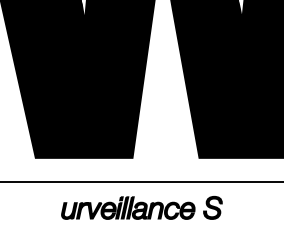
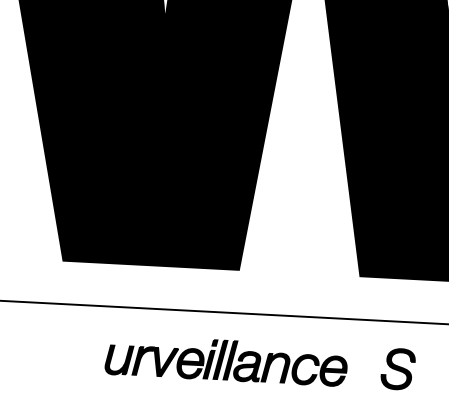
part: (212, 207) -> (397, 368), moved

